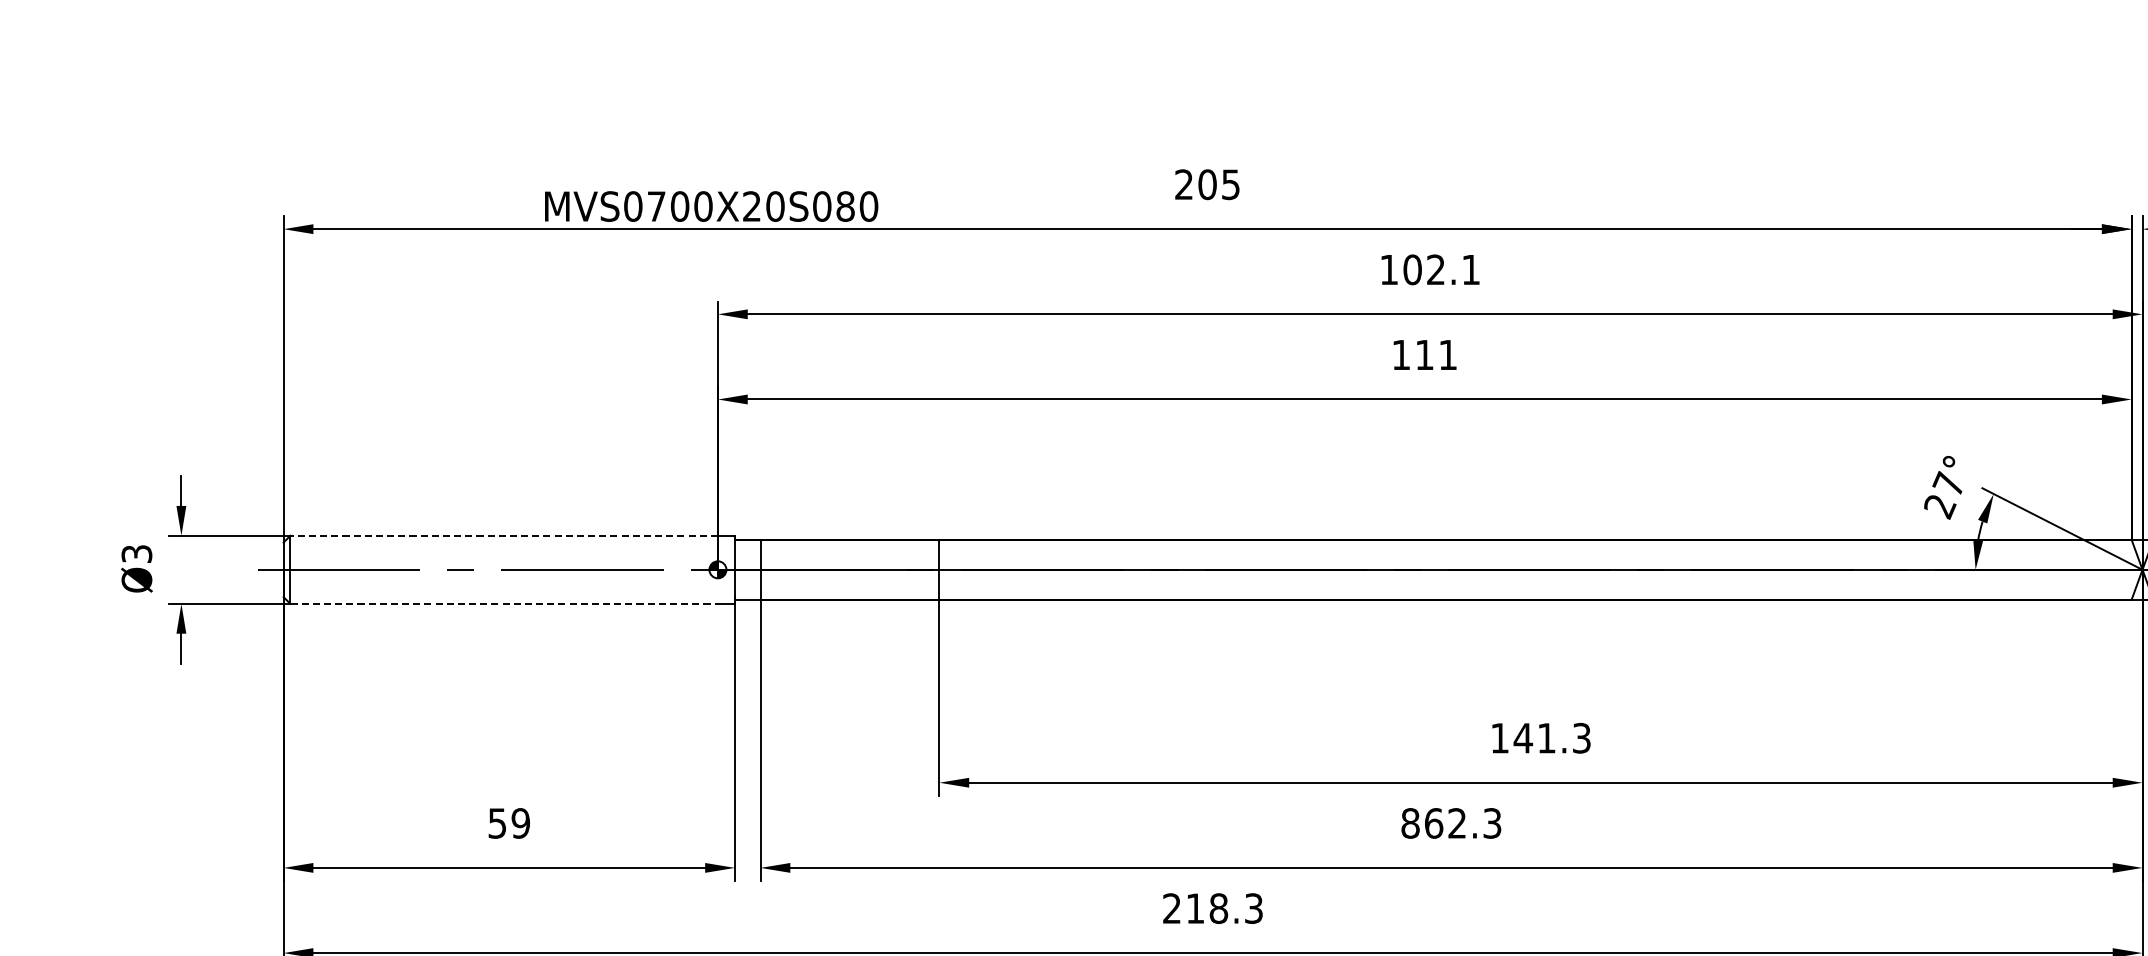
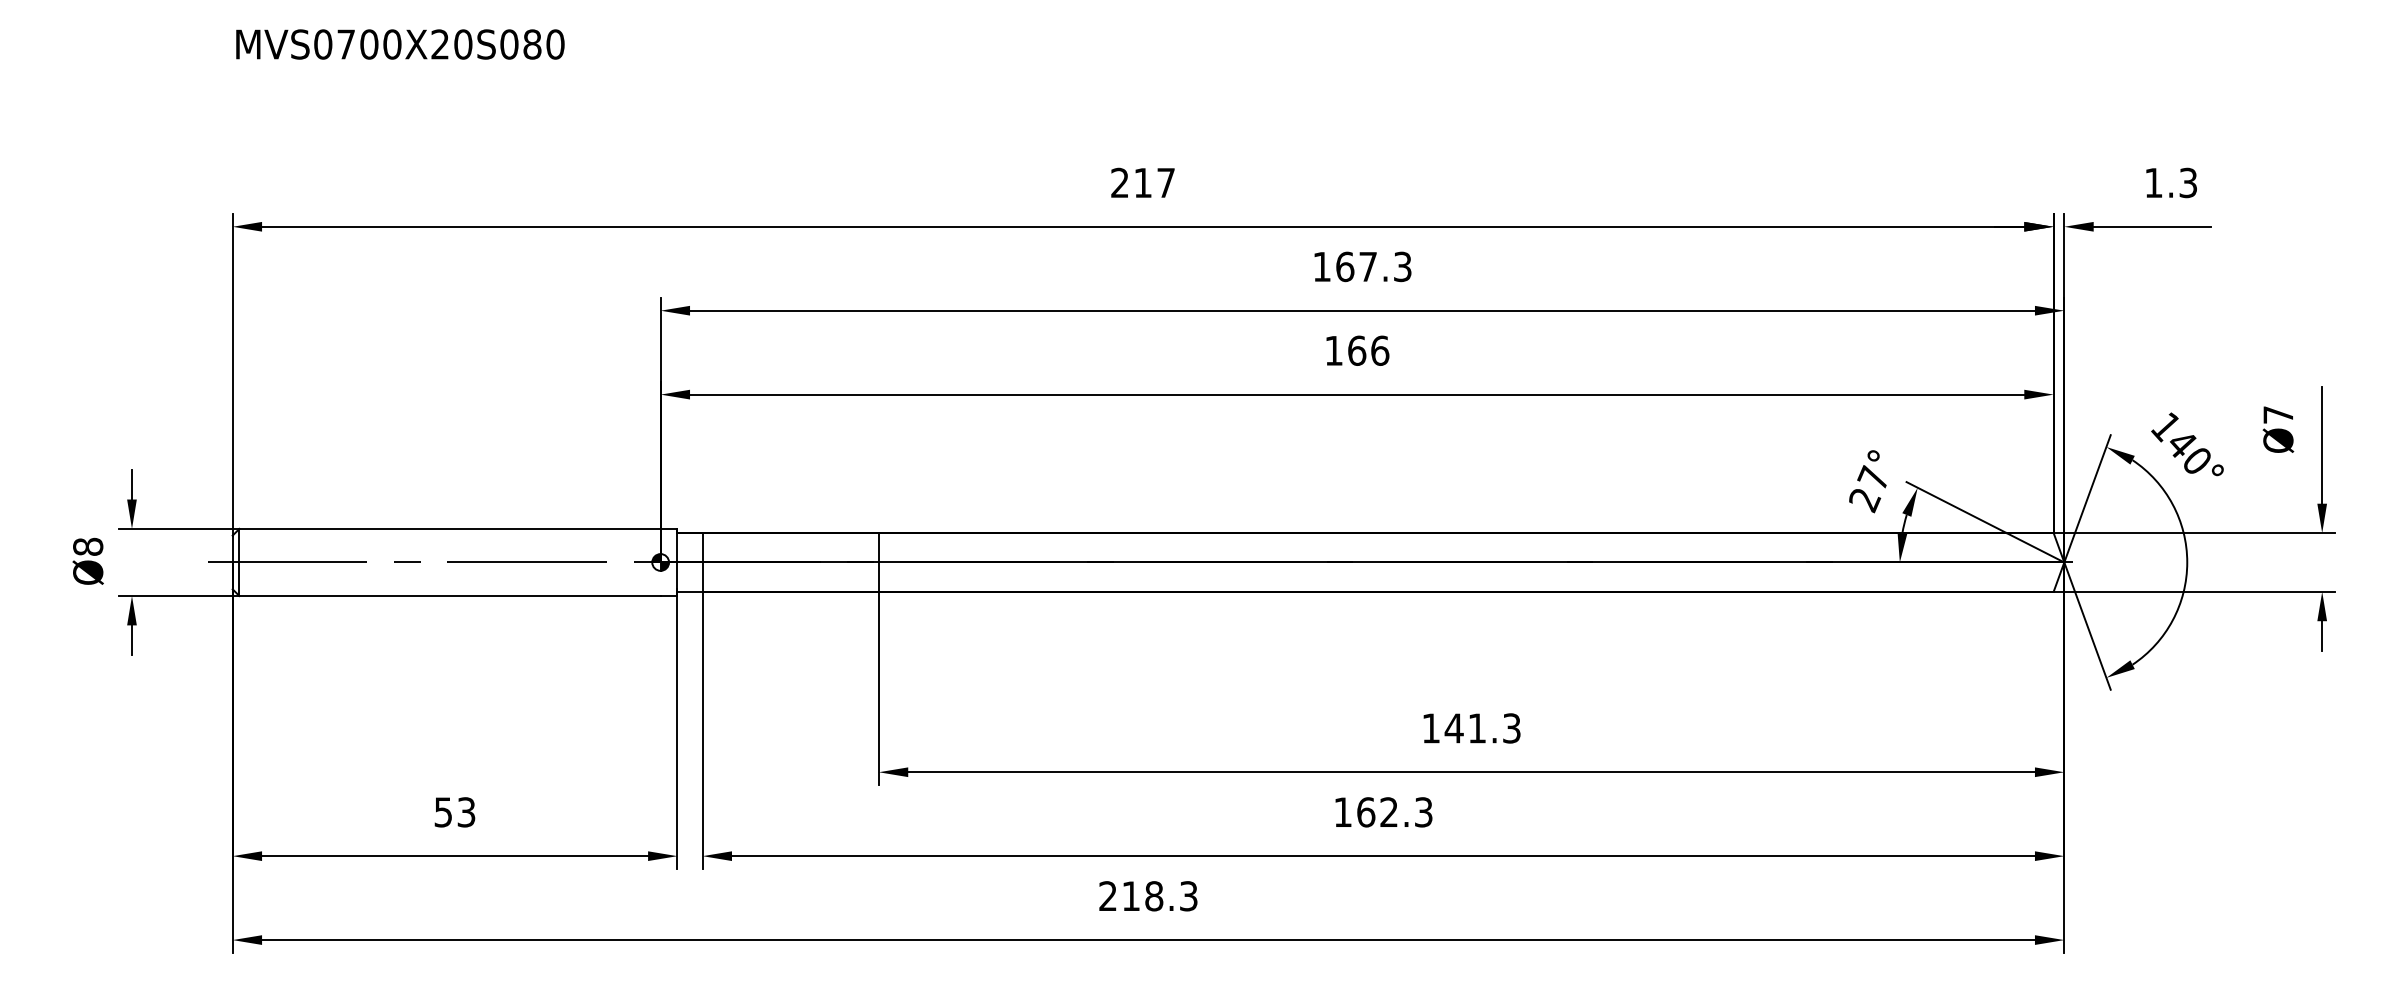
text: (1219, 184) -> (1154, 182), 205 -> 217
text: (711, 206) -> (400, 44), moved
text: (1441, 269) -> (1373, 266), 102.1 -> 167.3
text: (1436, 354) -> (1368, 350), 111 -> 166
line: (504, 535) -> (450, 528), dashed -> solid
text: (137, 553) -> (88, 546), Ø3 -> Ø8
line: (504, 604) -> (450, 596), dashed -> solid
text: (520, 823) -> (466, 812), 59 -> 53
text: (1410, 823) -> (1343, 812), 862.3 -> 162.3

